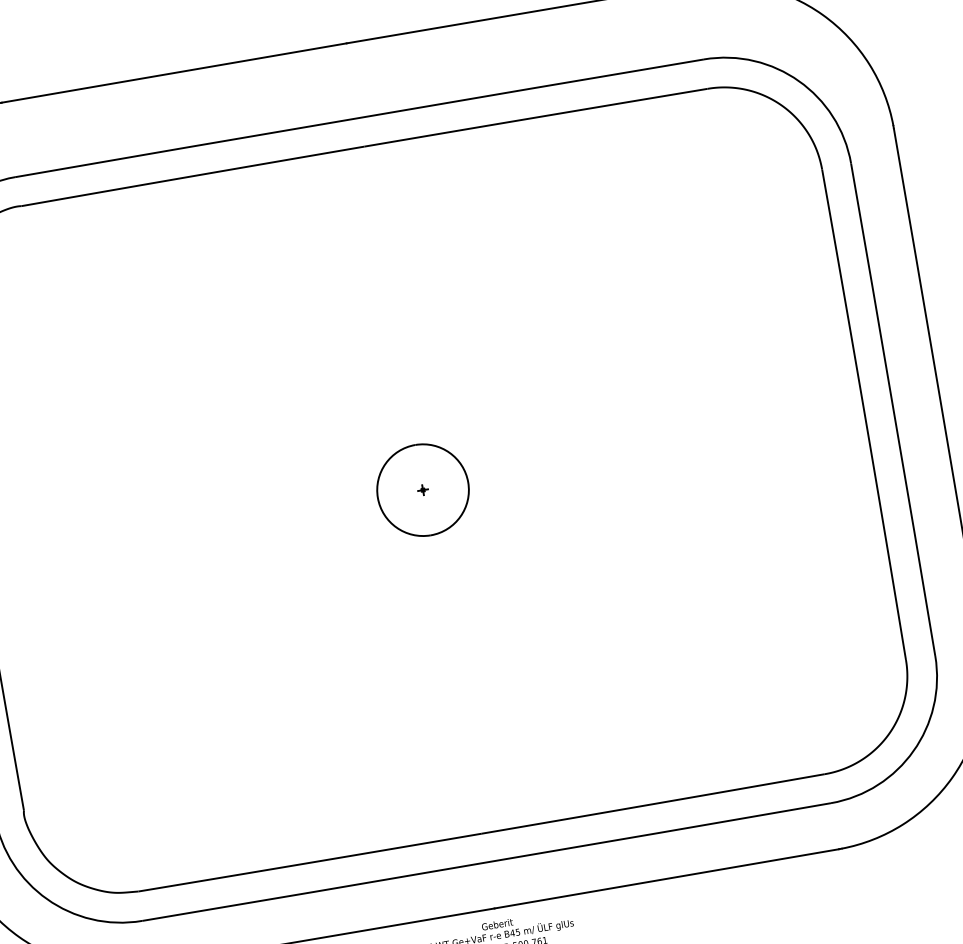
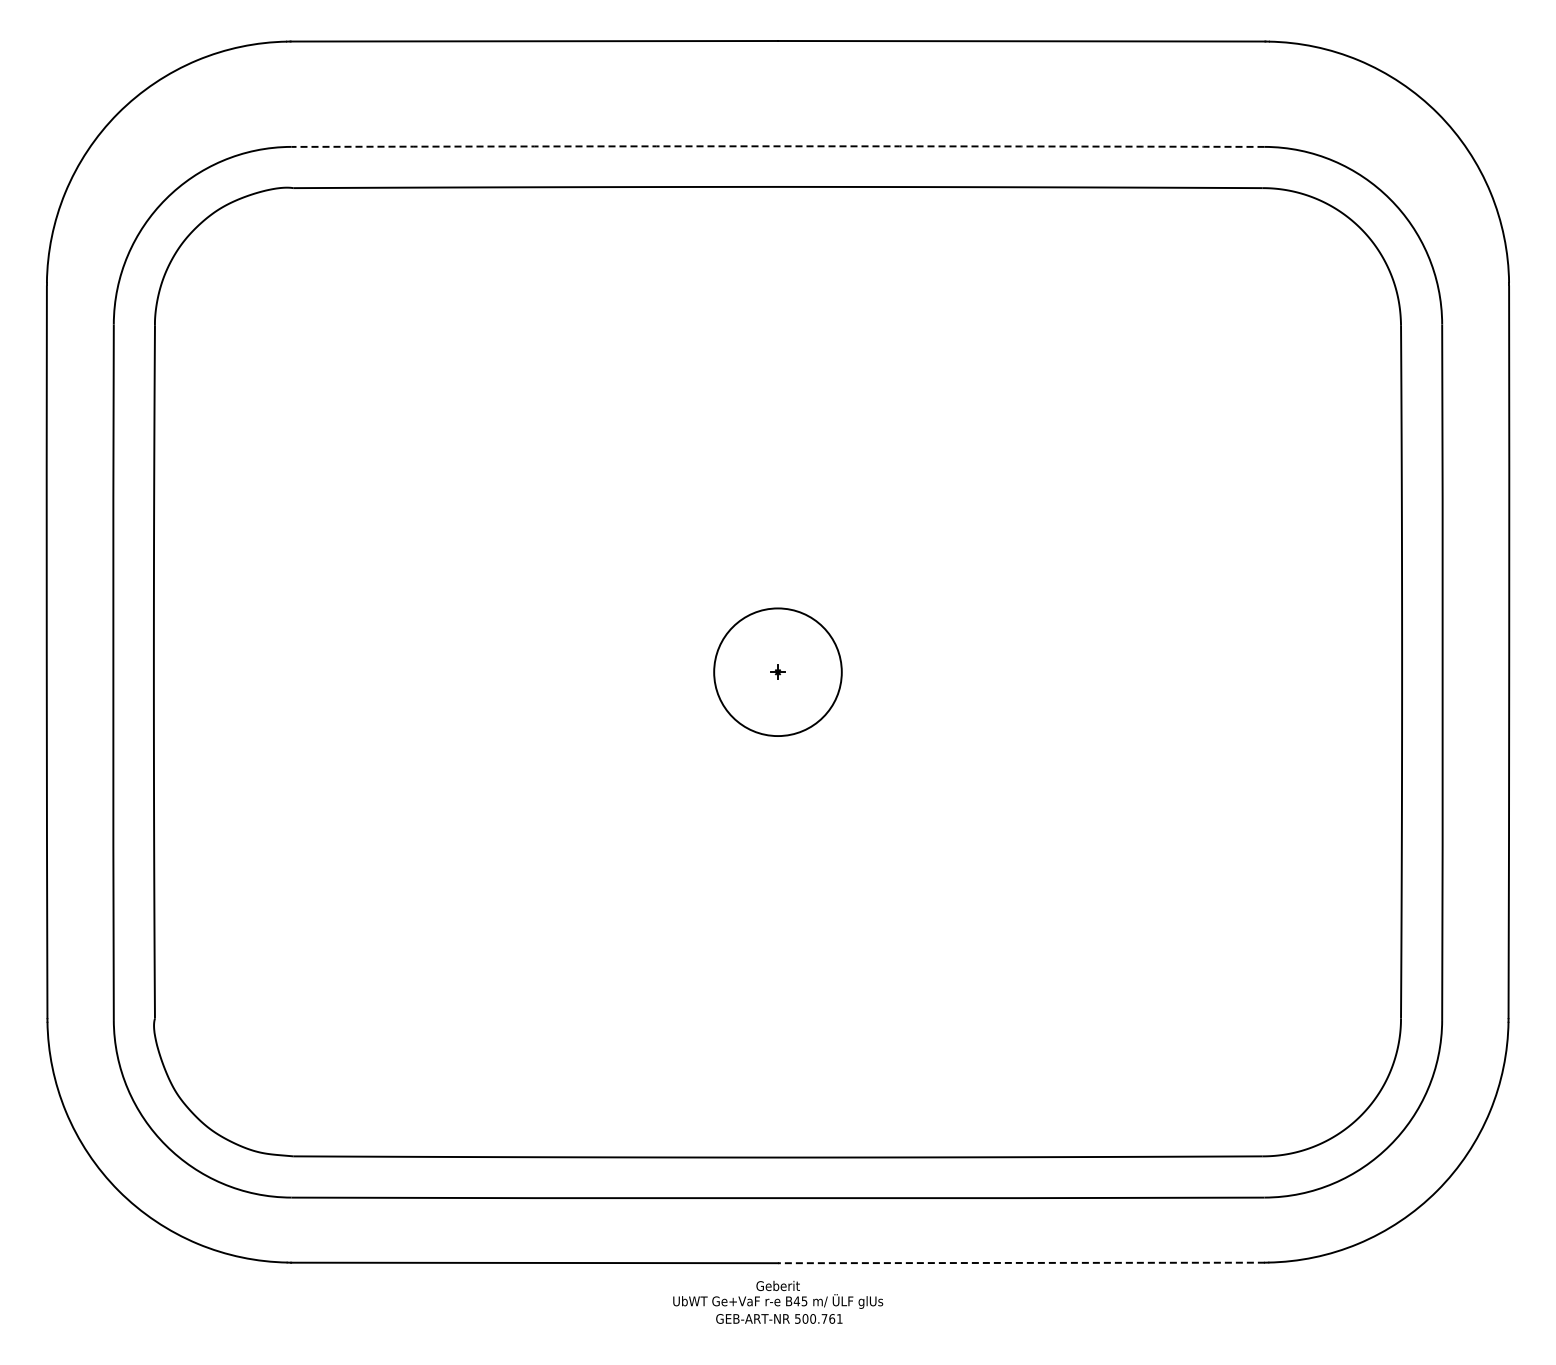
arc: (359, 117) -> (778, 146), solid -> dashed
line: (666, 878) -> (1020, 1262), solid -> dashed

